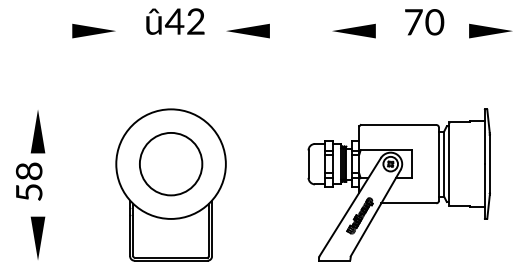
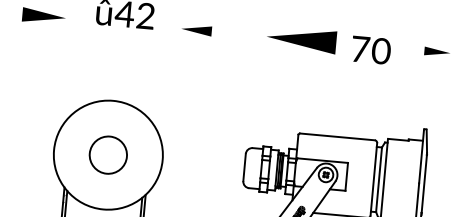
text: (424, 22) -> (371, 50), moved
part: (247, 30) -> (196, 29), size x0.7
part: (353, 30) -> (301, 39), size x1.6
part: (490, 30) -> (436, 51), size x0.6
circle: (170, 163) -> (107, 154), size x0.6

